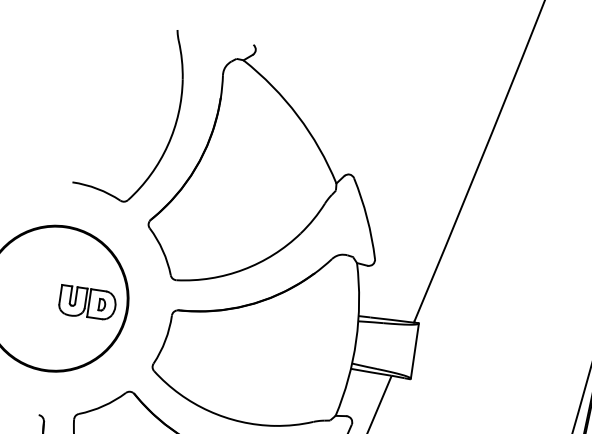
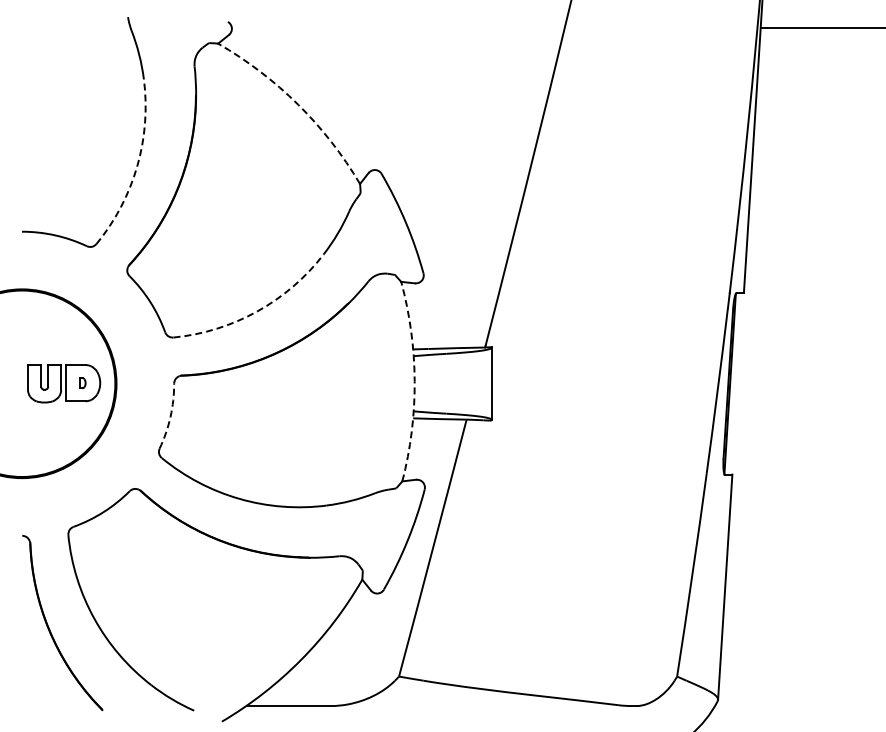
arc: (298, 115) -> (298, 104), solid -> dashed
arc: (168, 145) -> (137, 166), solid -> dashed
arc: (243, 269) -> (257, 311), solid -> dashed
part: (101, 305) -> (82, 383), size x0.7
arc: (165, 340) -> (170, 416), solid -> dashed
arc: (356, 340) -> (414, 381), solid -> dashed

